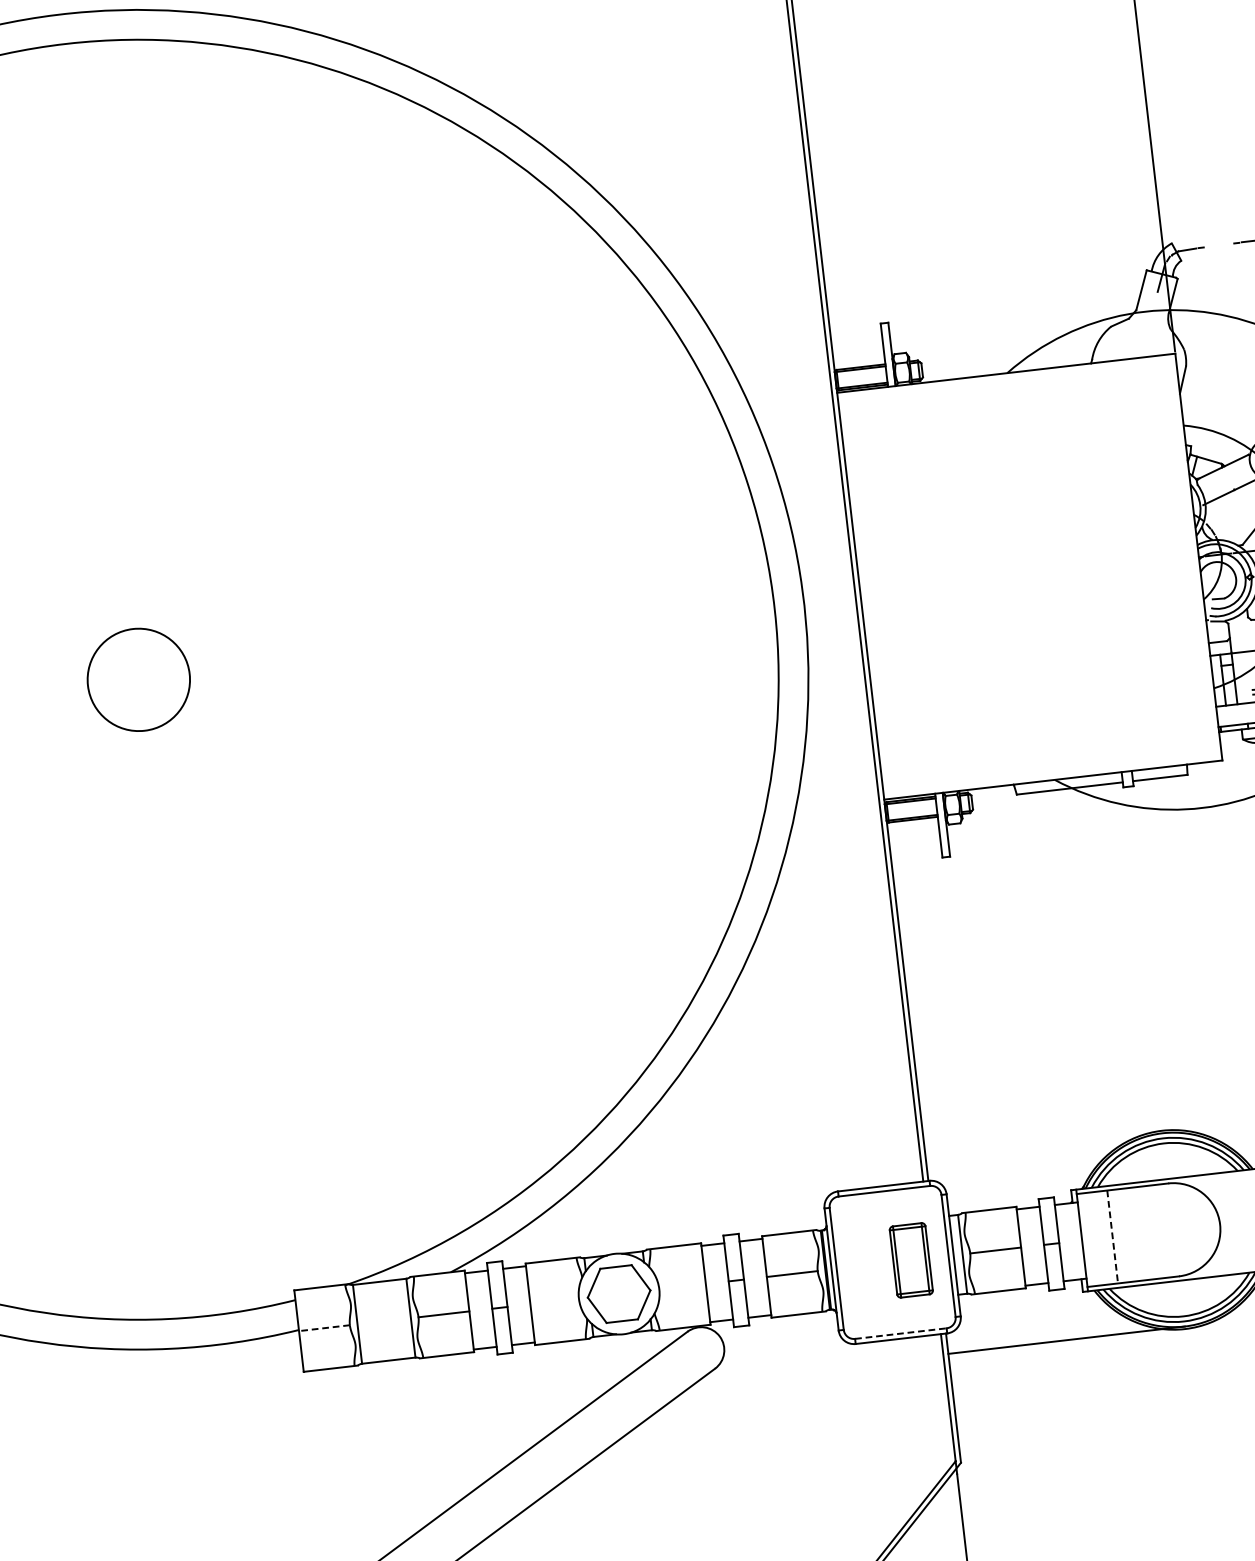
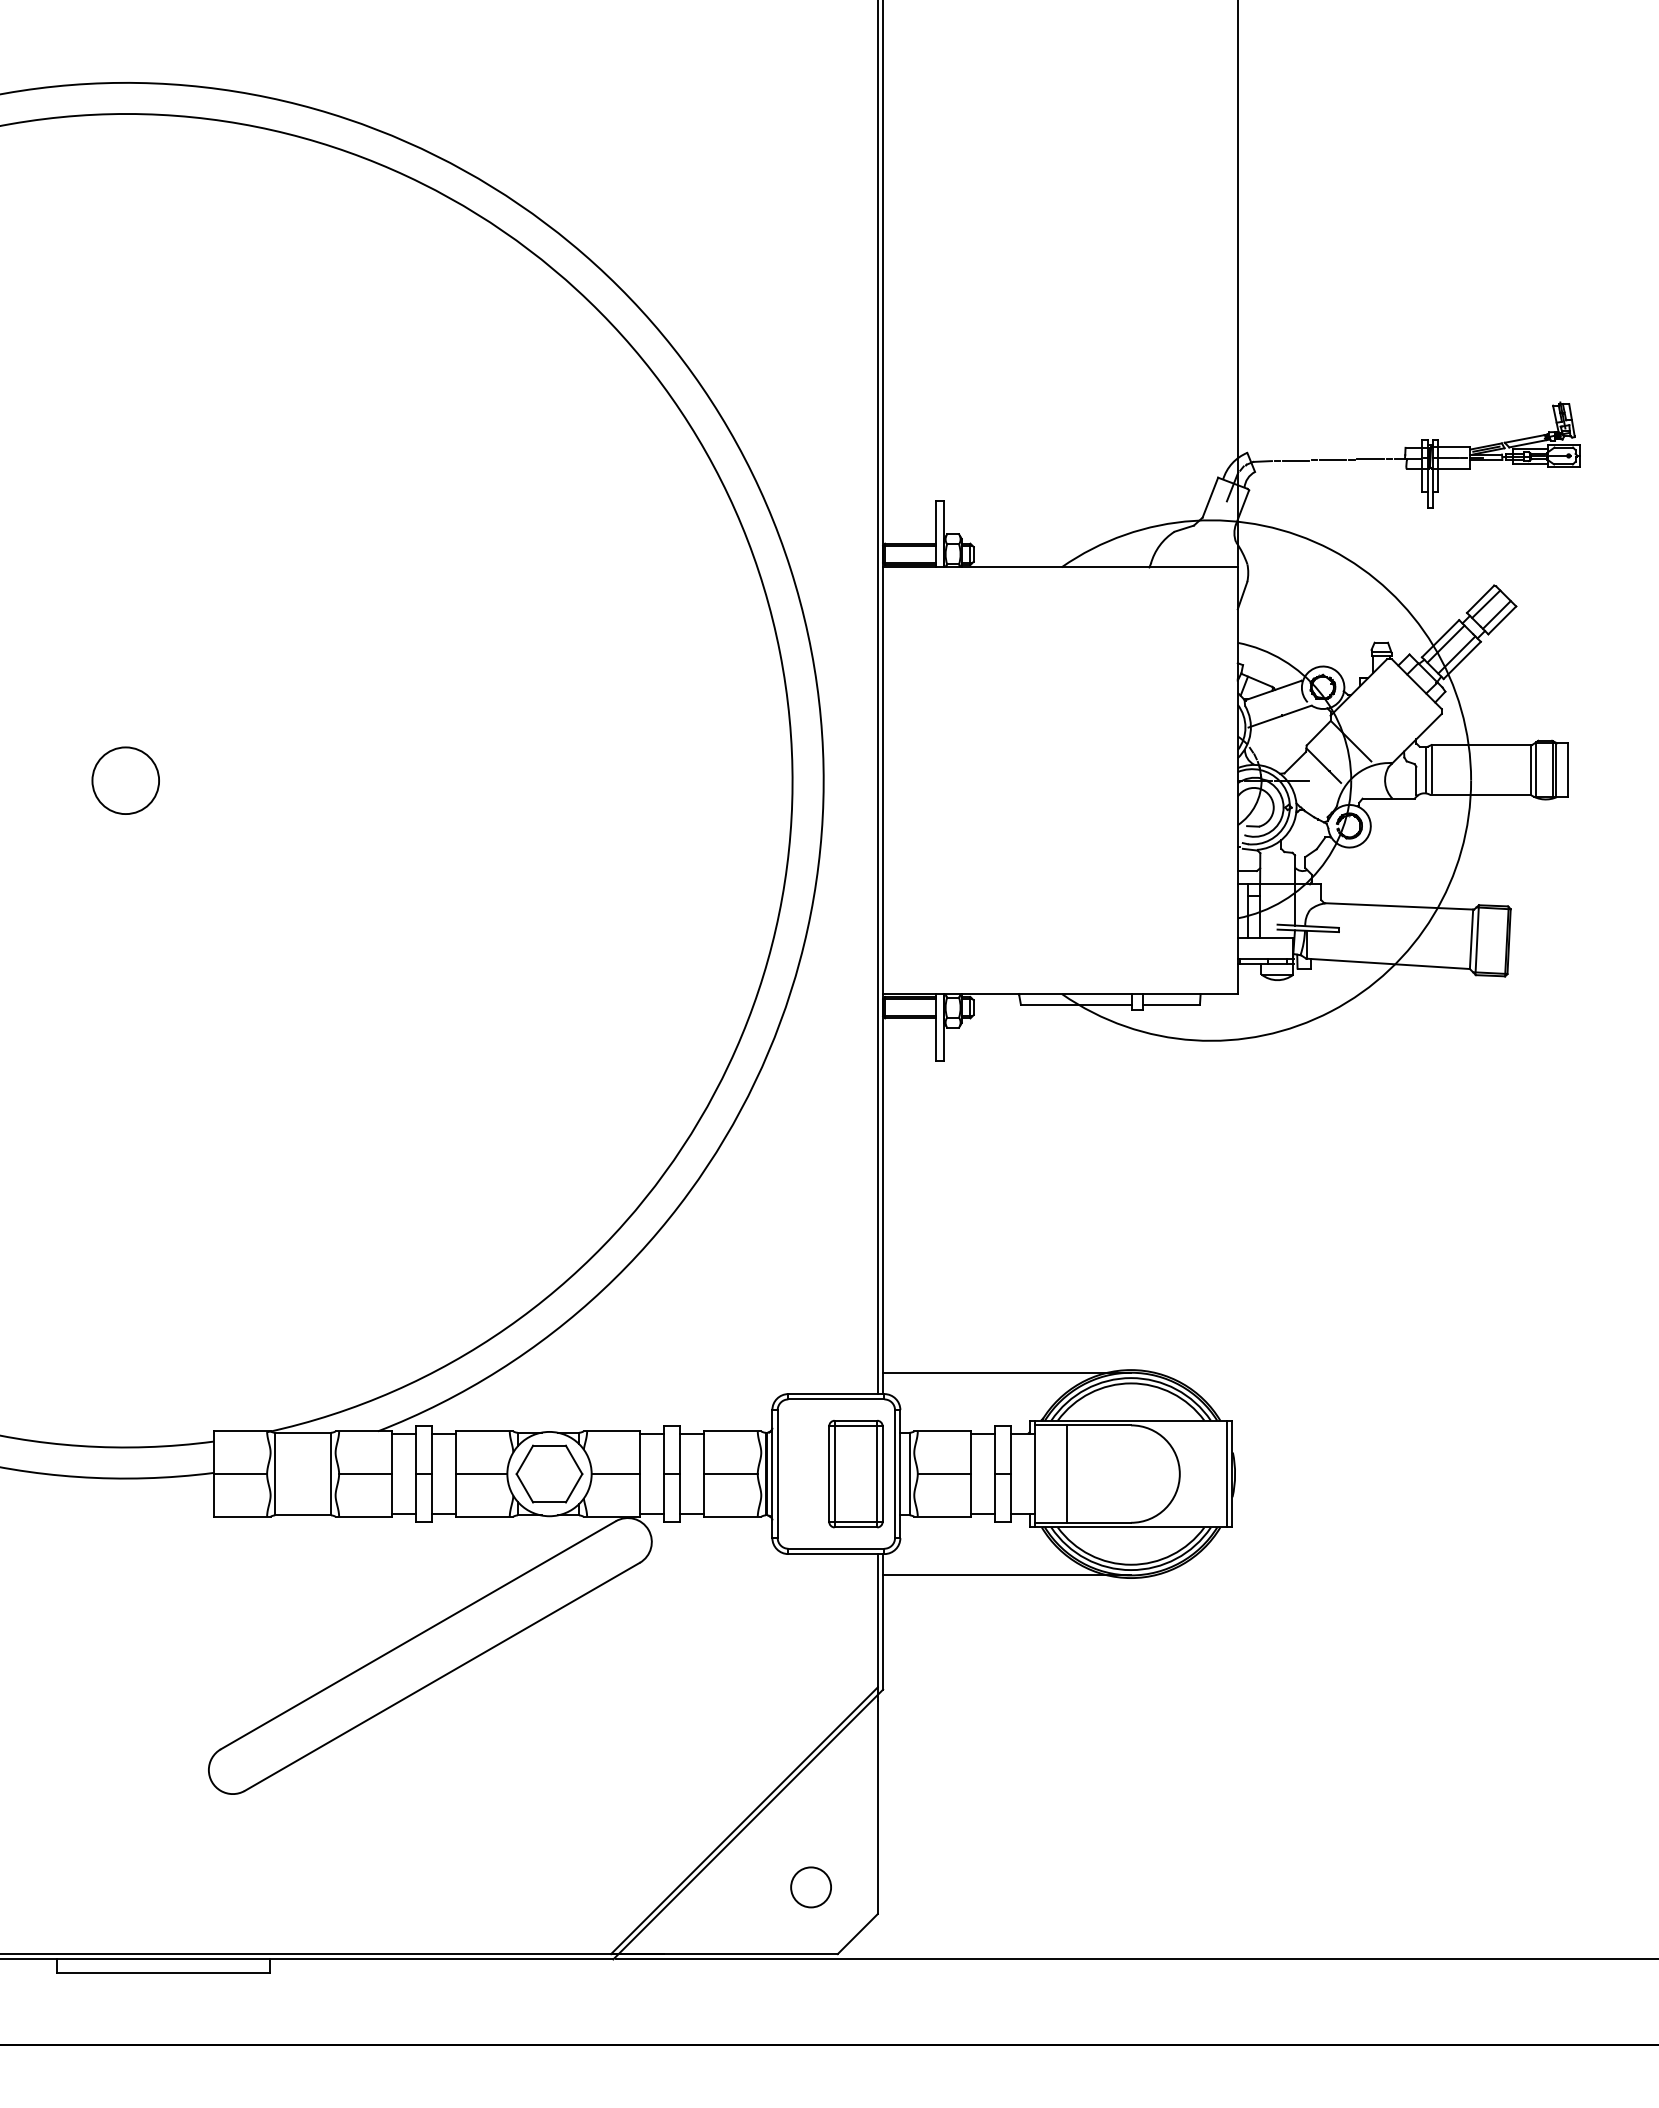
line: (1218, 245) -> (1295, 460), added
circle: (138, 679) -> (125, 780), size x0.62
line: (1044, 1146) -> (1007, 1372), added
line: (1113, 1237) -> (1067, 1474), dashed -> solid
part: (910, 1260) -> (855, 1474), size x1.43
line: (682, 1287) -> (615, 1474), added
line: (554, 1301) -> (481, 1474), added
line: (324, 1328) -> (240, 1474), dashed -> solid
line: (900, 1333) -> (836, 1548), dashed -> solid

